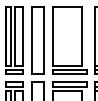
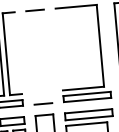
line: (23, 35) -> (18, 52), removed
line: (52, 35) -> (58, 48), removed
line: (31, 40) -> (30, 58), removed
line: (44, 40) -> (48, 56), removed

